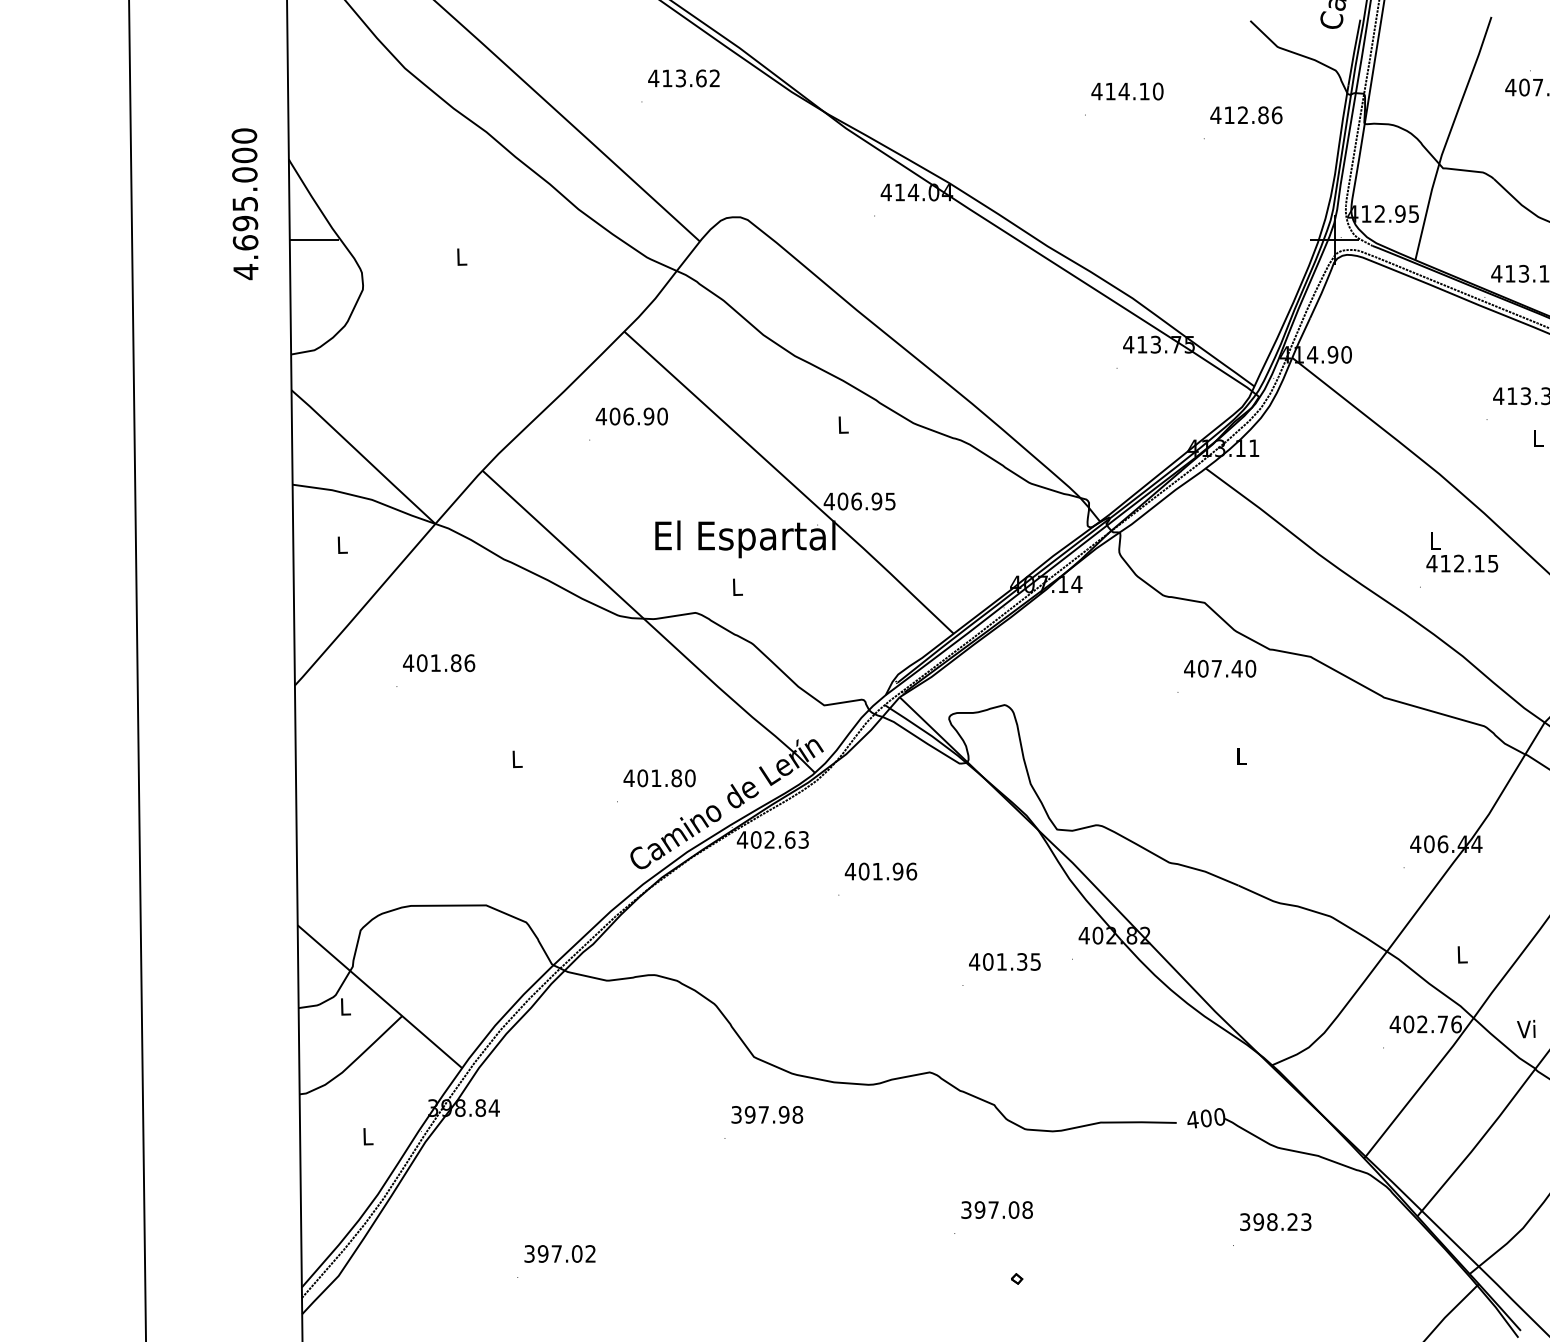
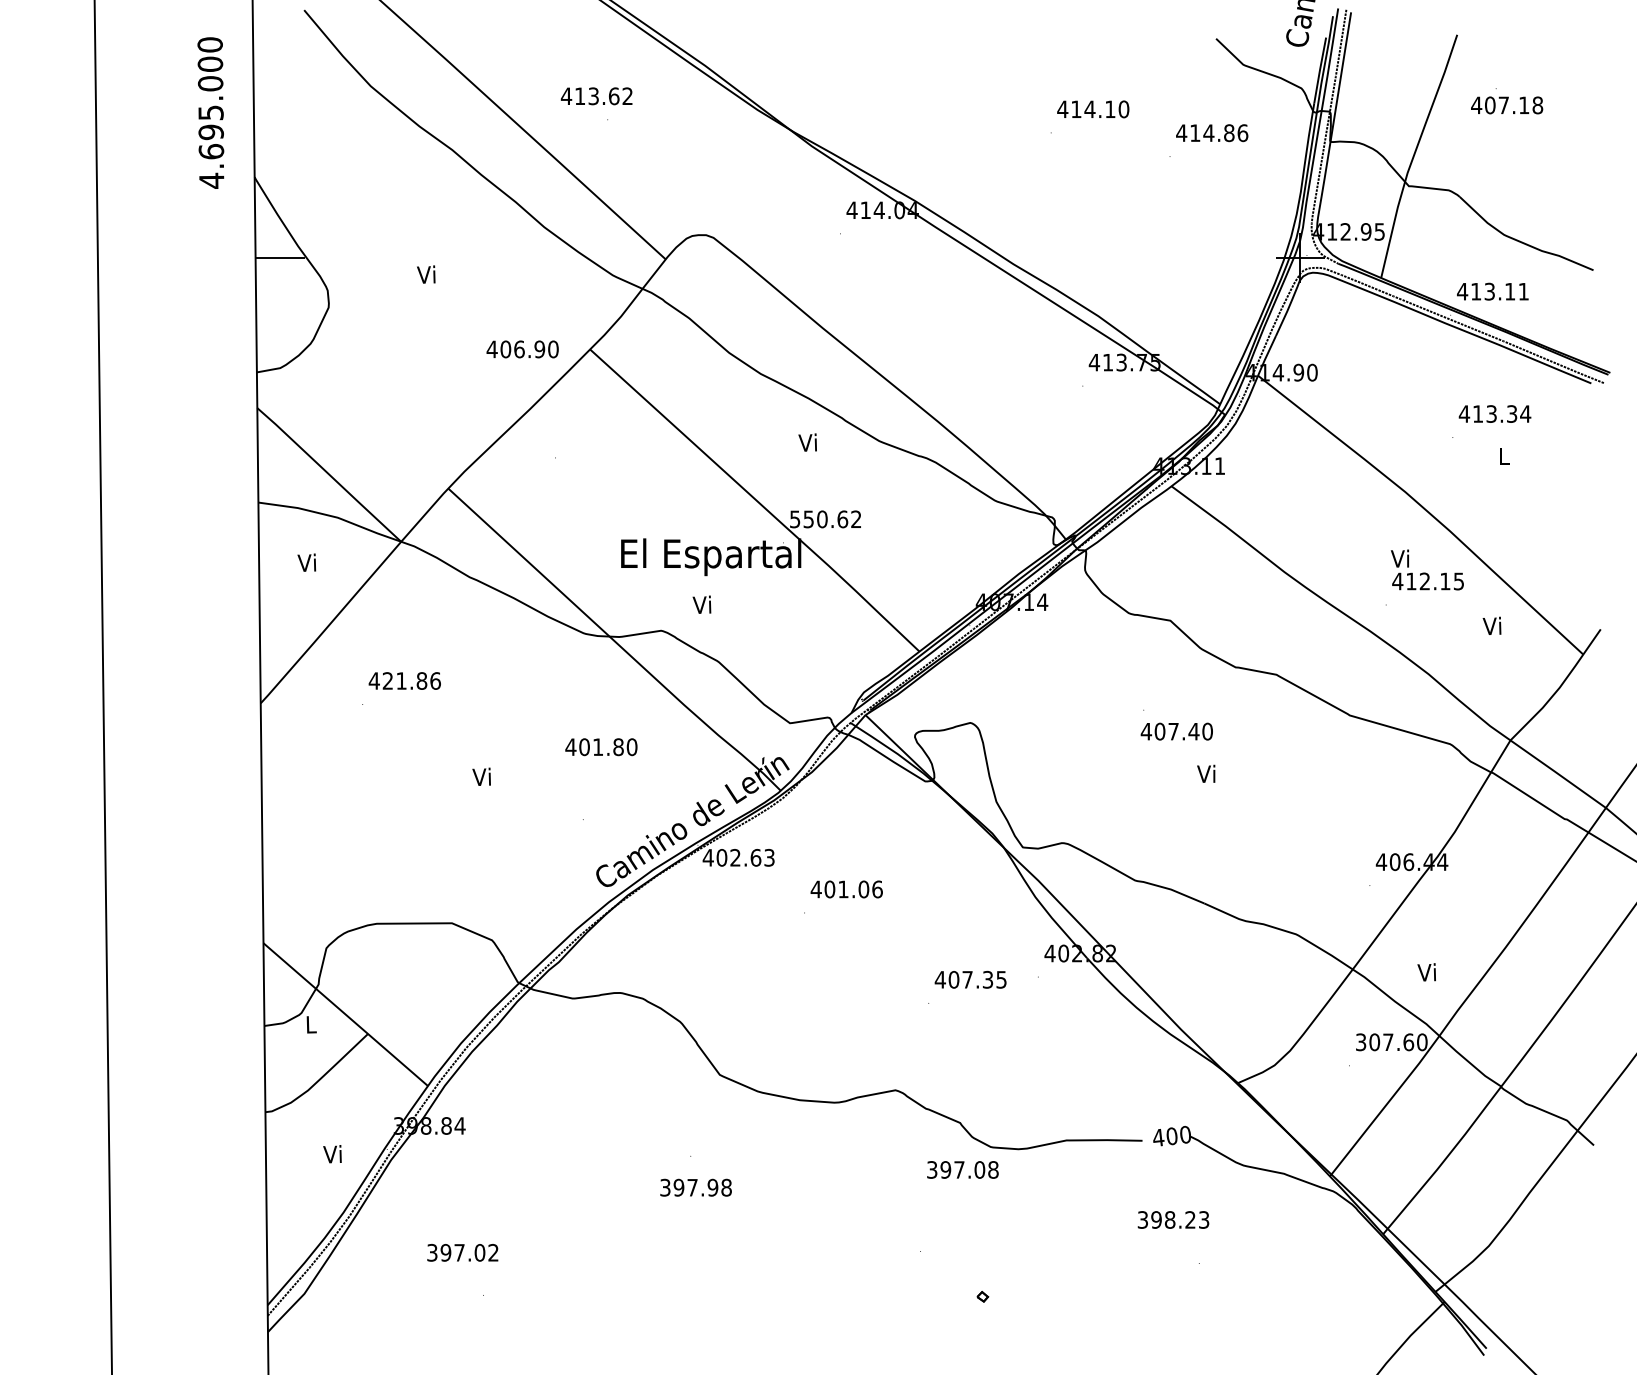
text: (683, 78) -> (596, 96), moved
text: (1242, 114) -> (1208, 132), 412.86 -> 414.86
text: (244, 203) -> (210, 112), moved
text: (460, 256) -> (426, 274), L -> Vi
text: (631, 416) -> (522, 349), moved
text: (841, 424) -> (807, 442), L -> Vi
text: (859, 501) -> (825, 519), 406.95 -> 550.62
text: (1433, 540) -> (1399, 558), L -> Vi
text: (340, 544) -> (306, 562), L -> Vi
text: (735, 586) -> (701, 604), L -> Vi
text: (421, 662) -> (387, 680), 401.86 -> 421.86
text: (1219, 668) -> (1176, 731), moved
text: (1240, 755) -> (1206, 773), L -> Vi
text: (515, 758) -> (481, 776), L -> Vi
text: (659, 778) -> (601, 747), moved
text: (897, 871) -> (863, 889), 401.96 -> 401.06
text: (1460, 954) -> (1426, 972), L -> Vi
text: (1001, 961) -> (967, 979), 401.35 -> 407.35
text: (1425, 1024) -> (1391, 1042), 402.76 -> 307.60
text: (1525, 1028) -> (1491, 625), moved
text: (766, 1114) -> (695, 1187), moved
text: (366, 1136) -> (332, 1154), L -> Vi
text: (996, 1209) -> (962, 1169), moved
text: (1275, 1221) -> (1173, 1219), moved
text: (559, 1253) -> (462, 1252), moved

